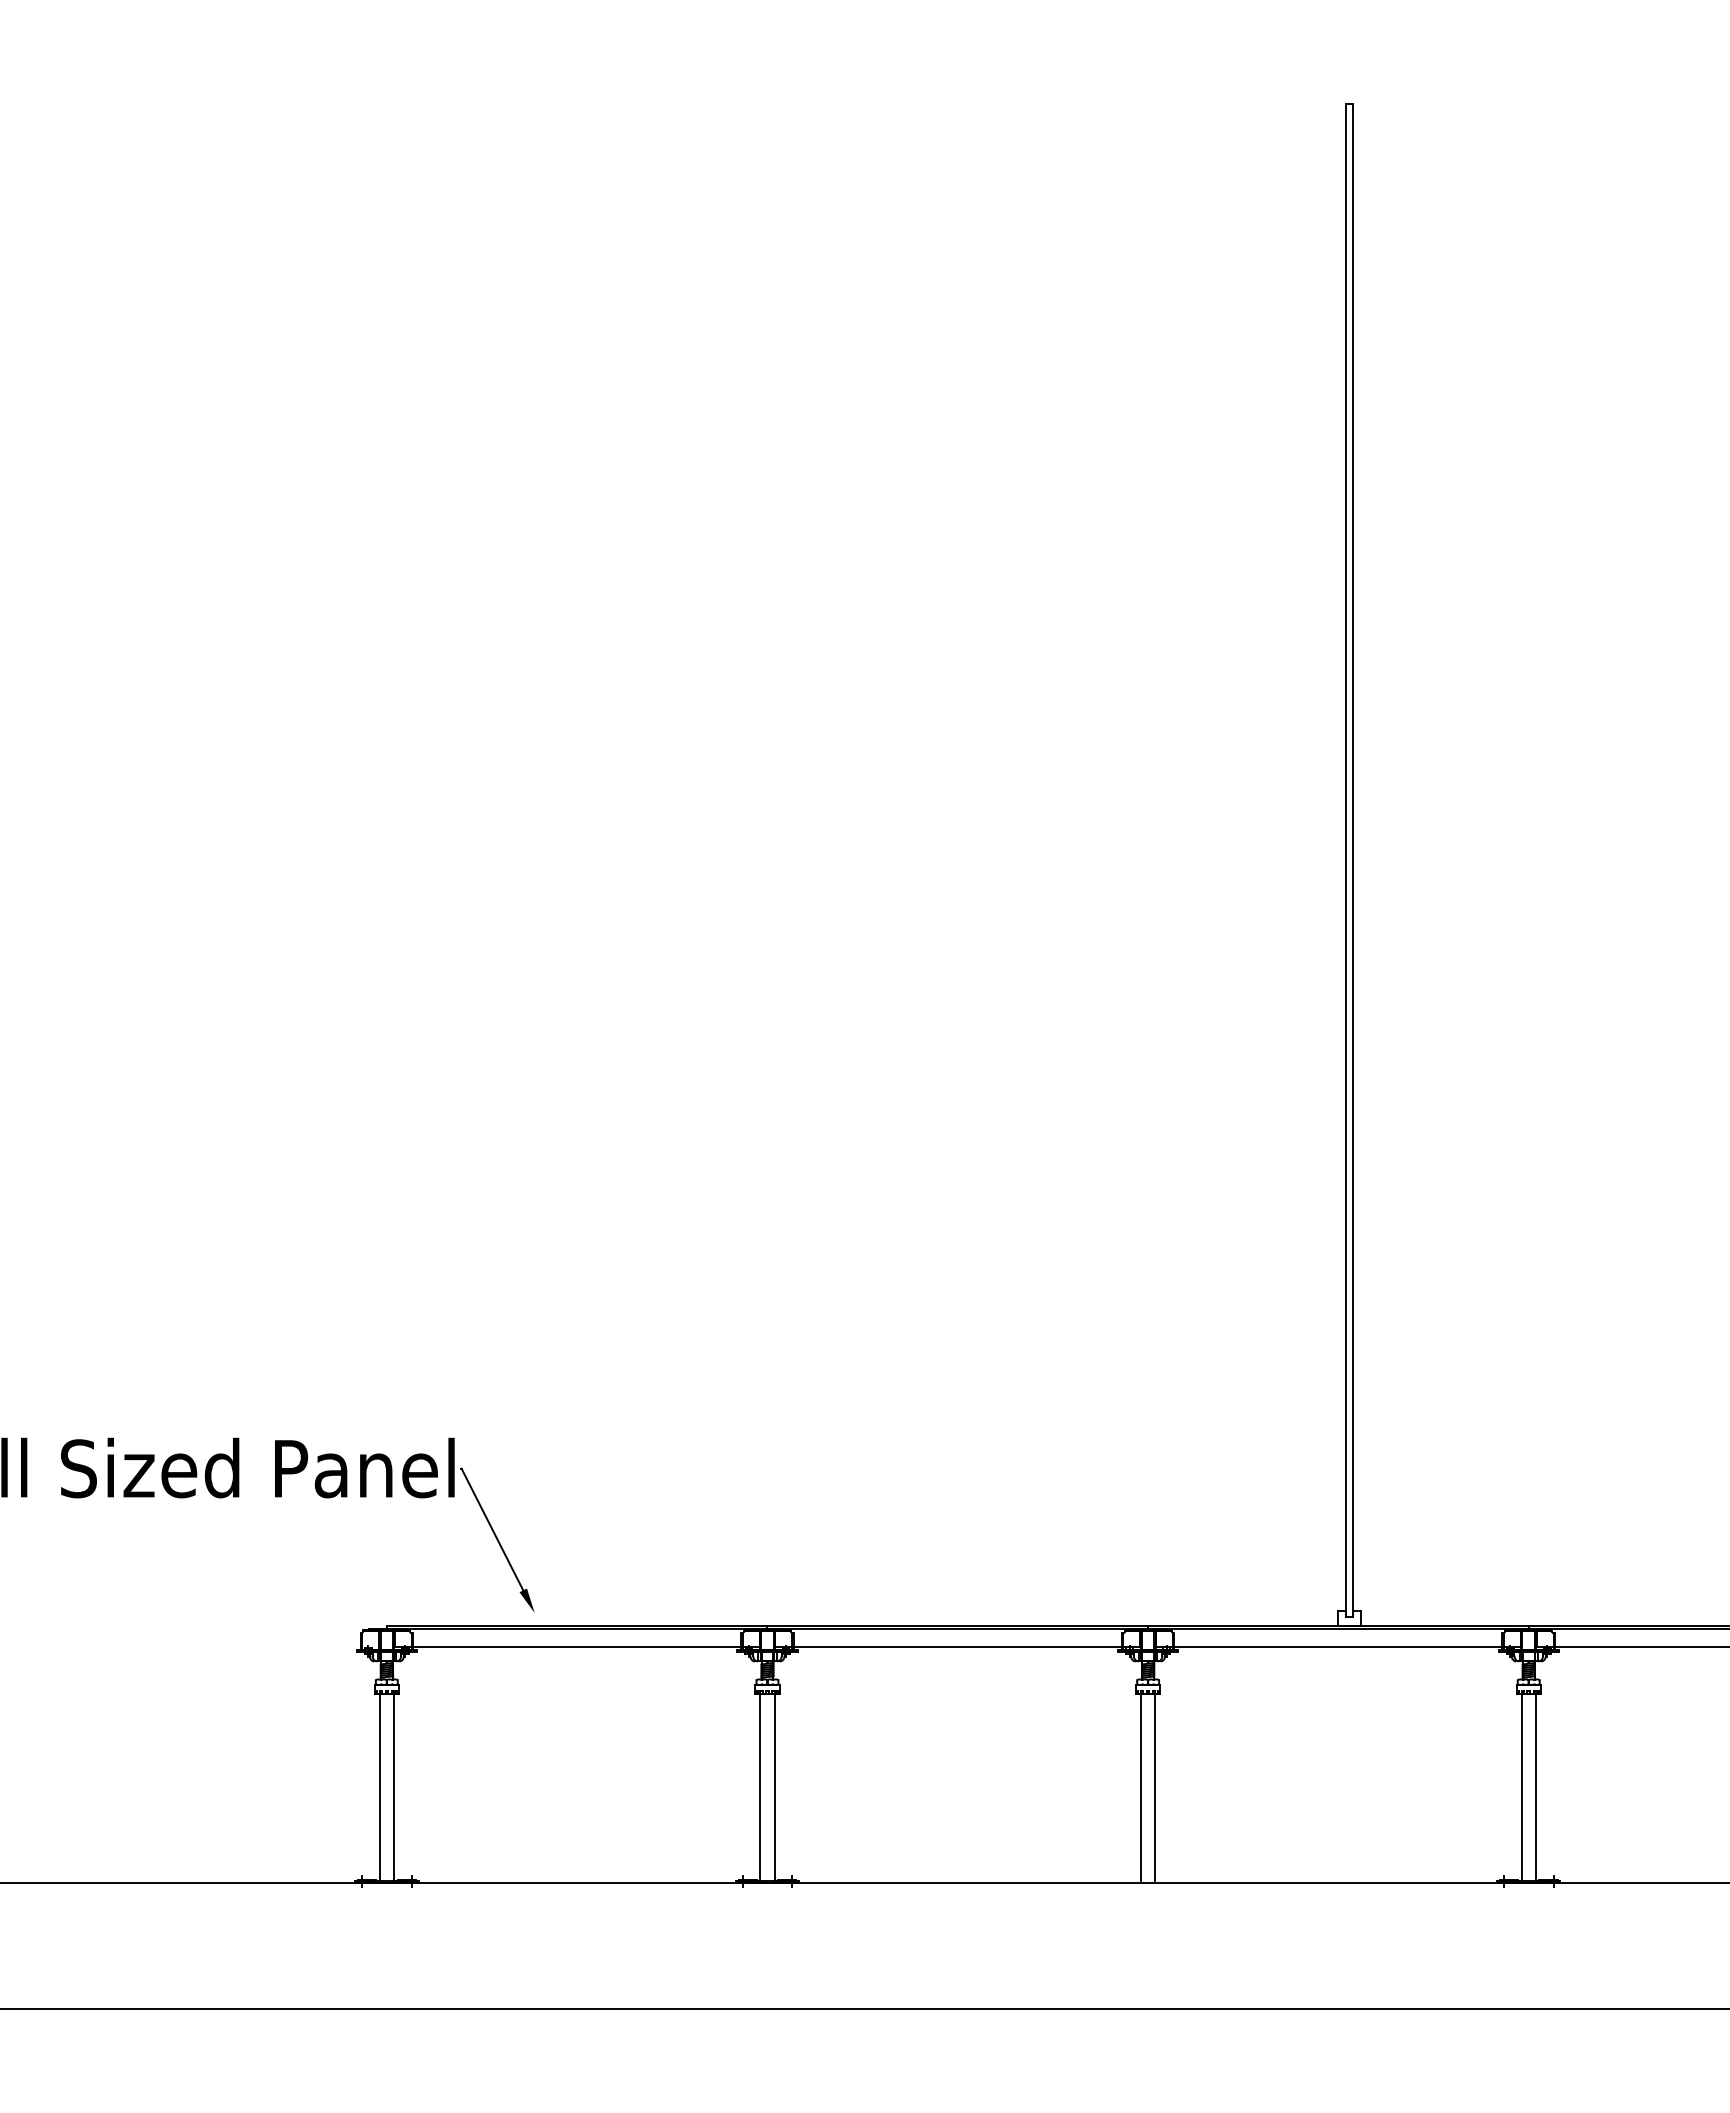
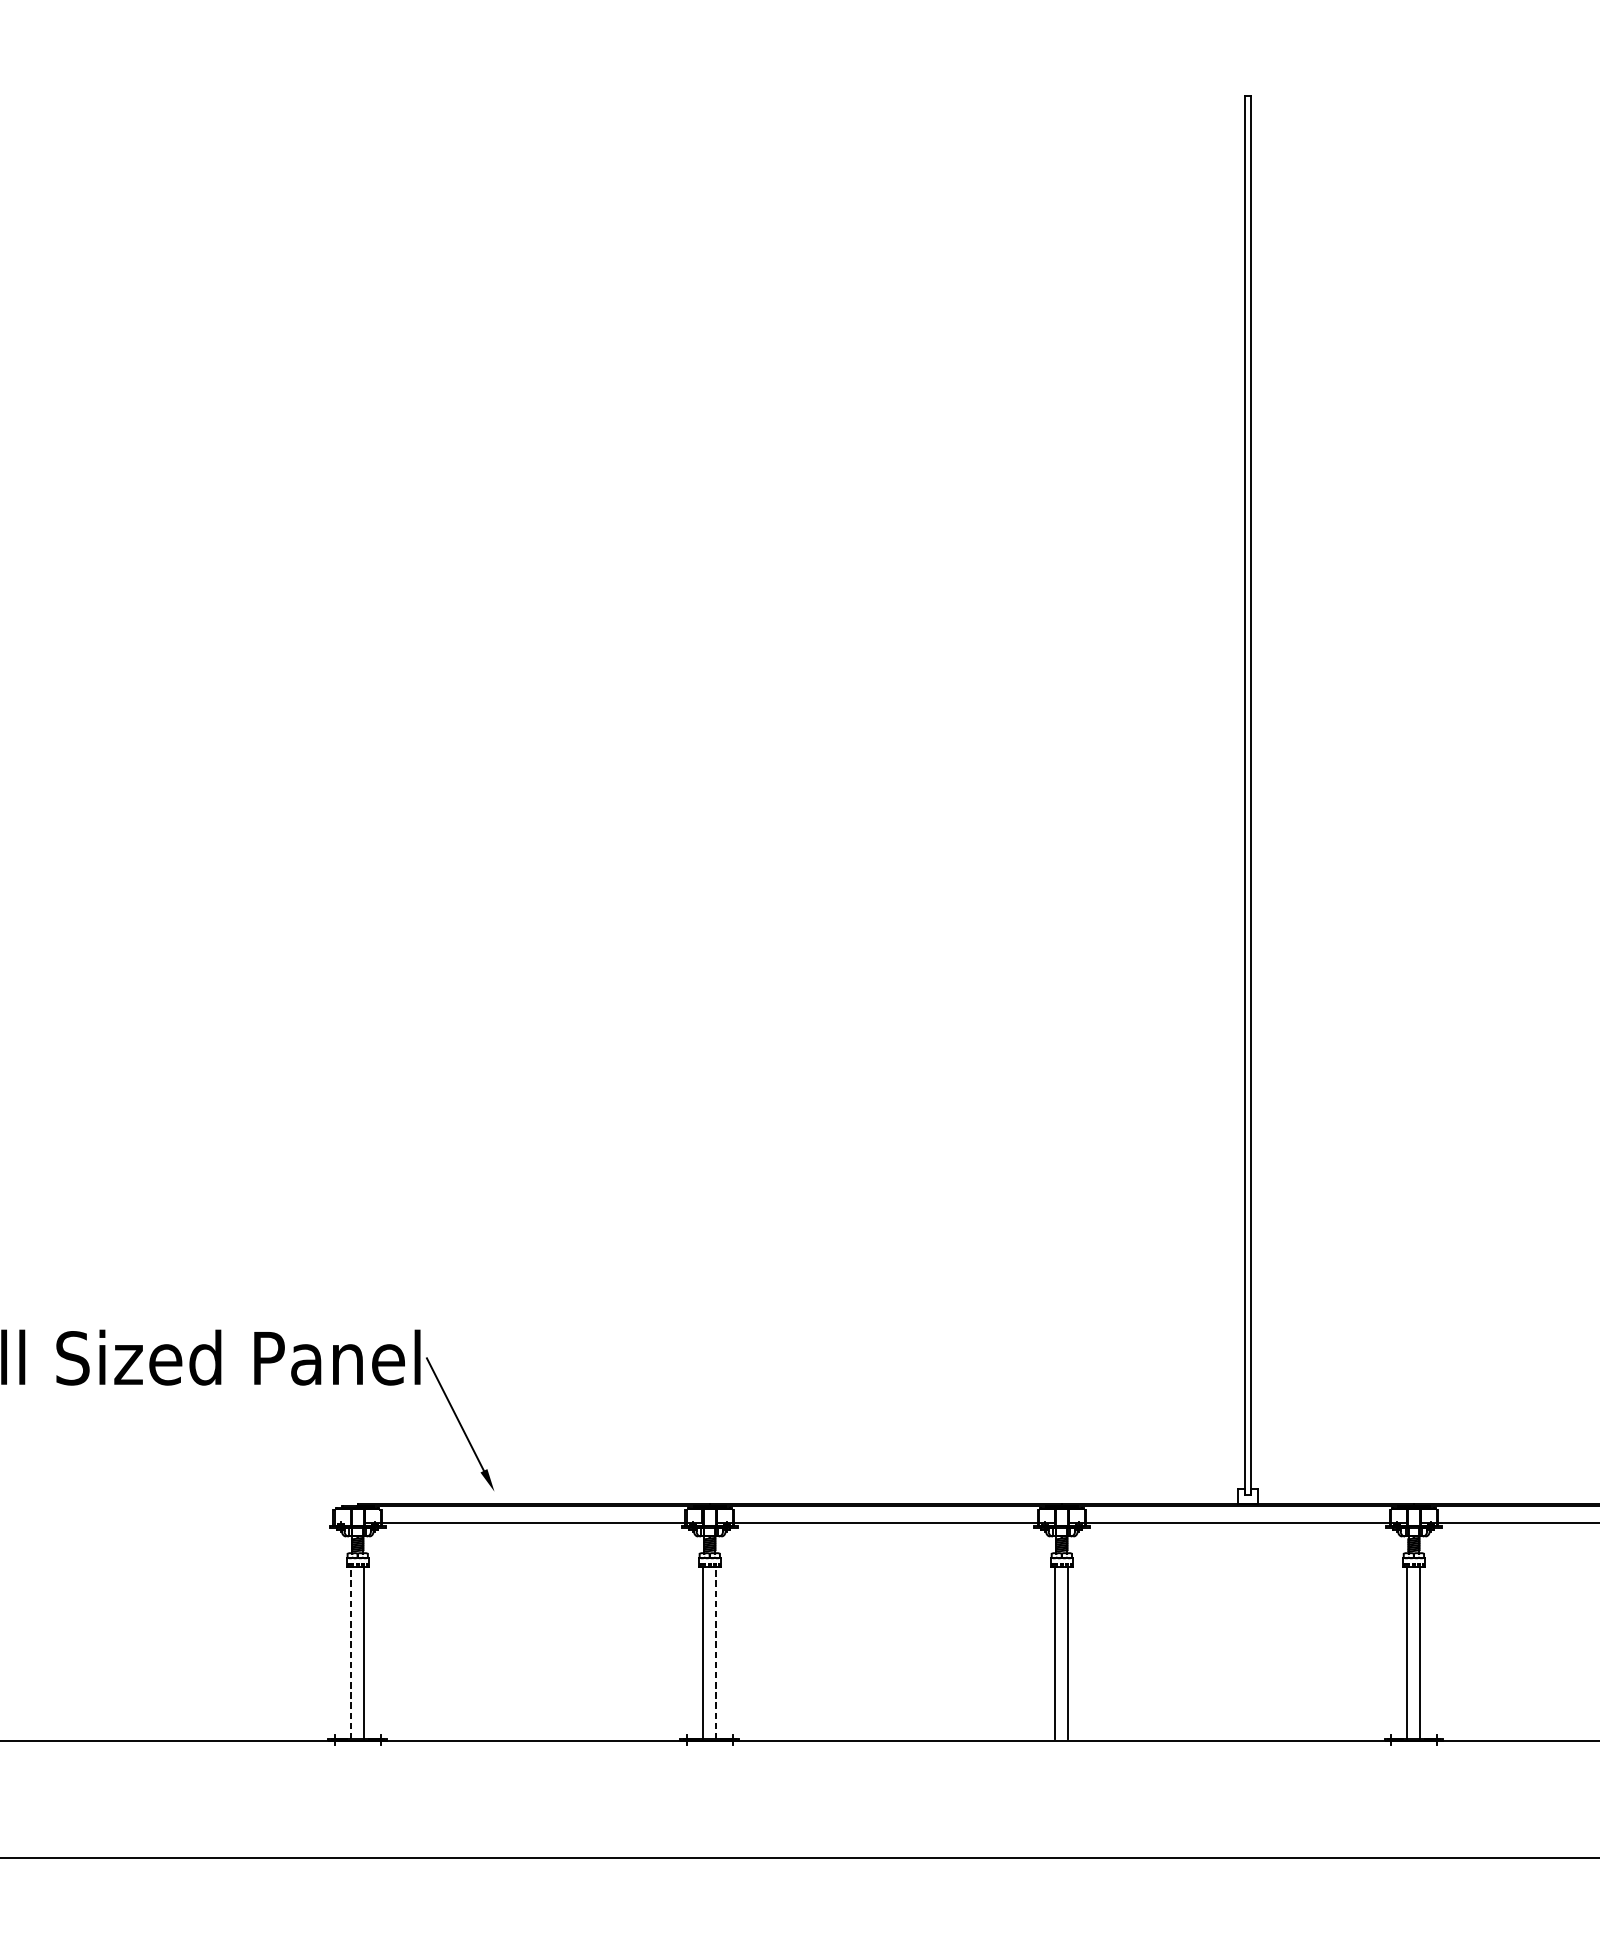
line: (379, 1787) -> (350, 1653), solid -> dashed
line: (774, 1787) -> (716, 1653), solid -> dashed

